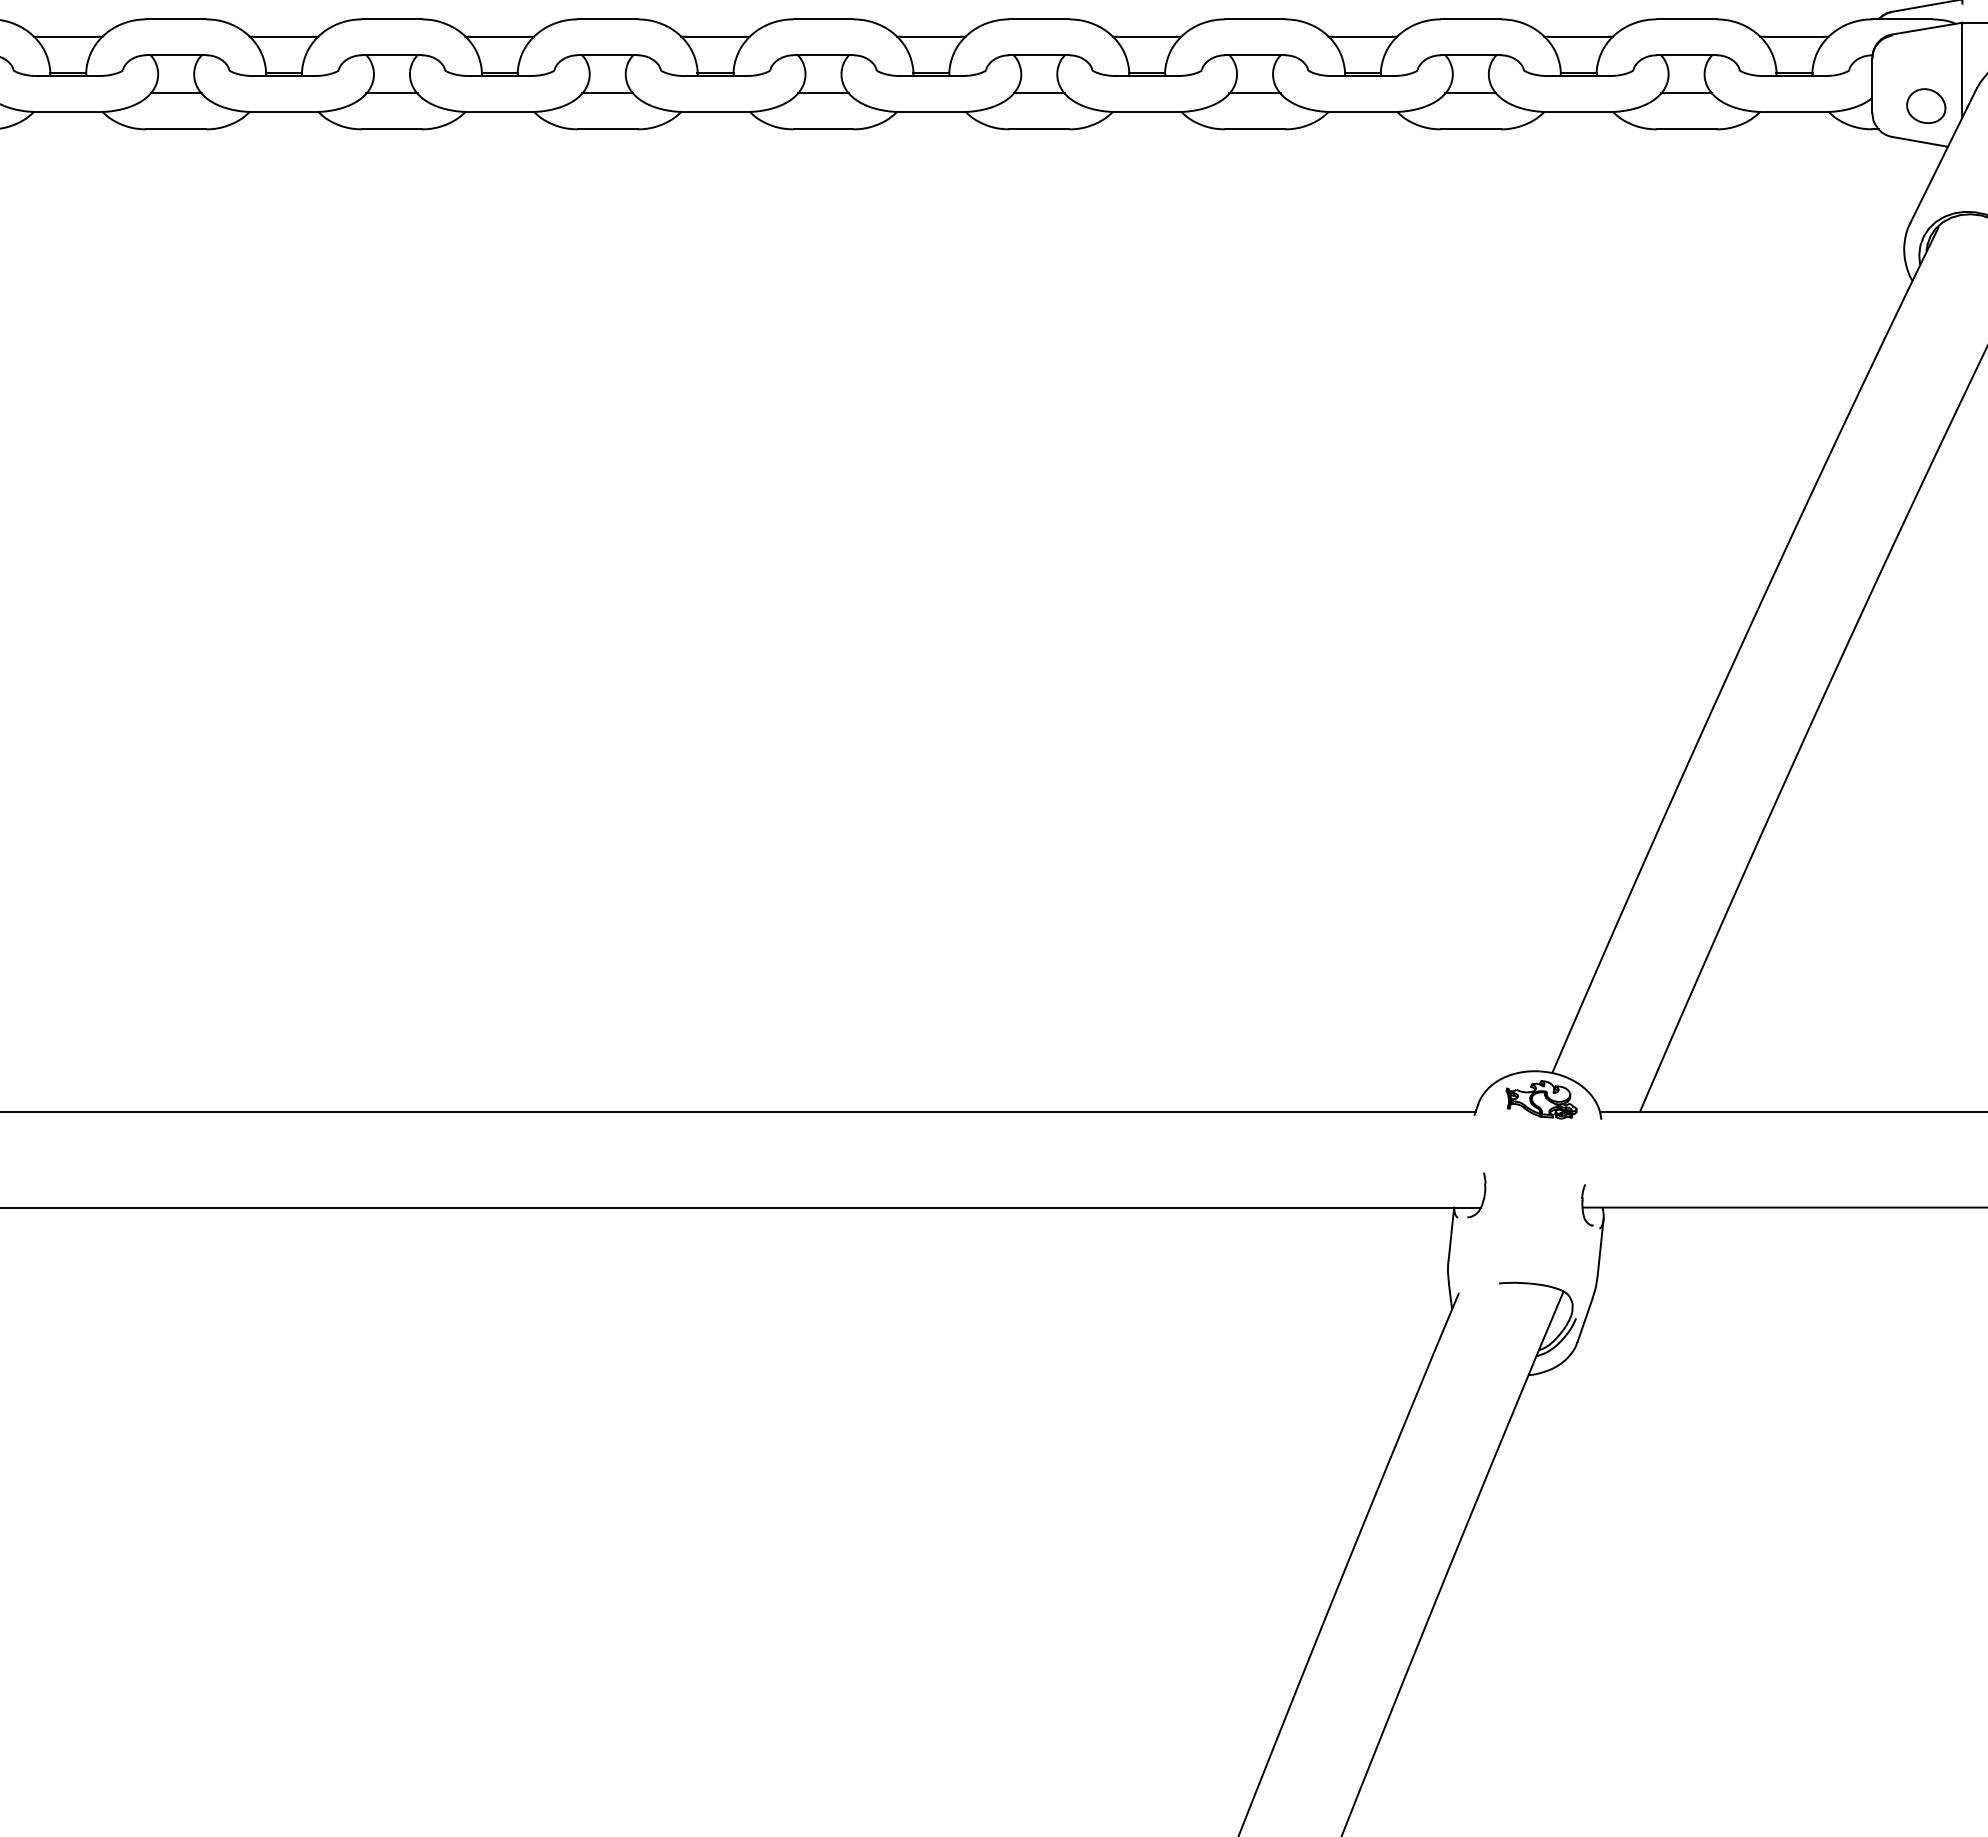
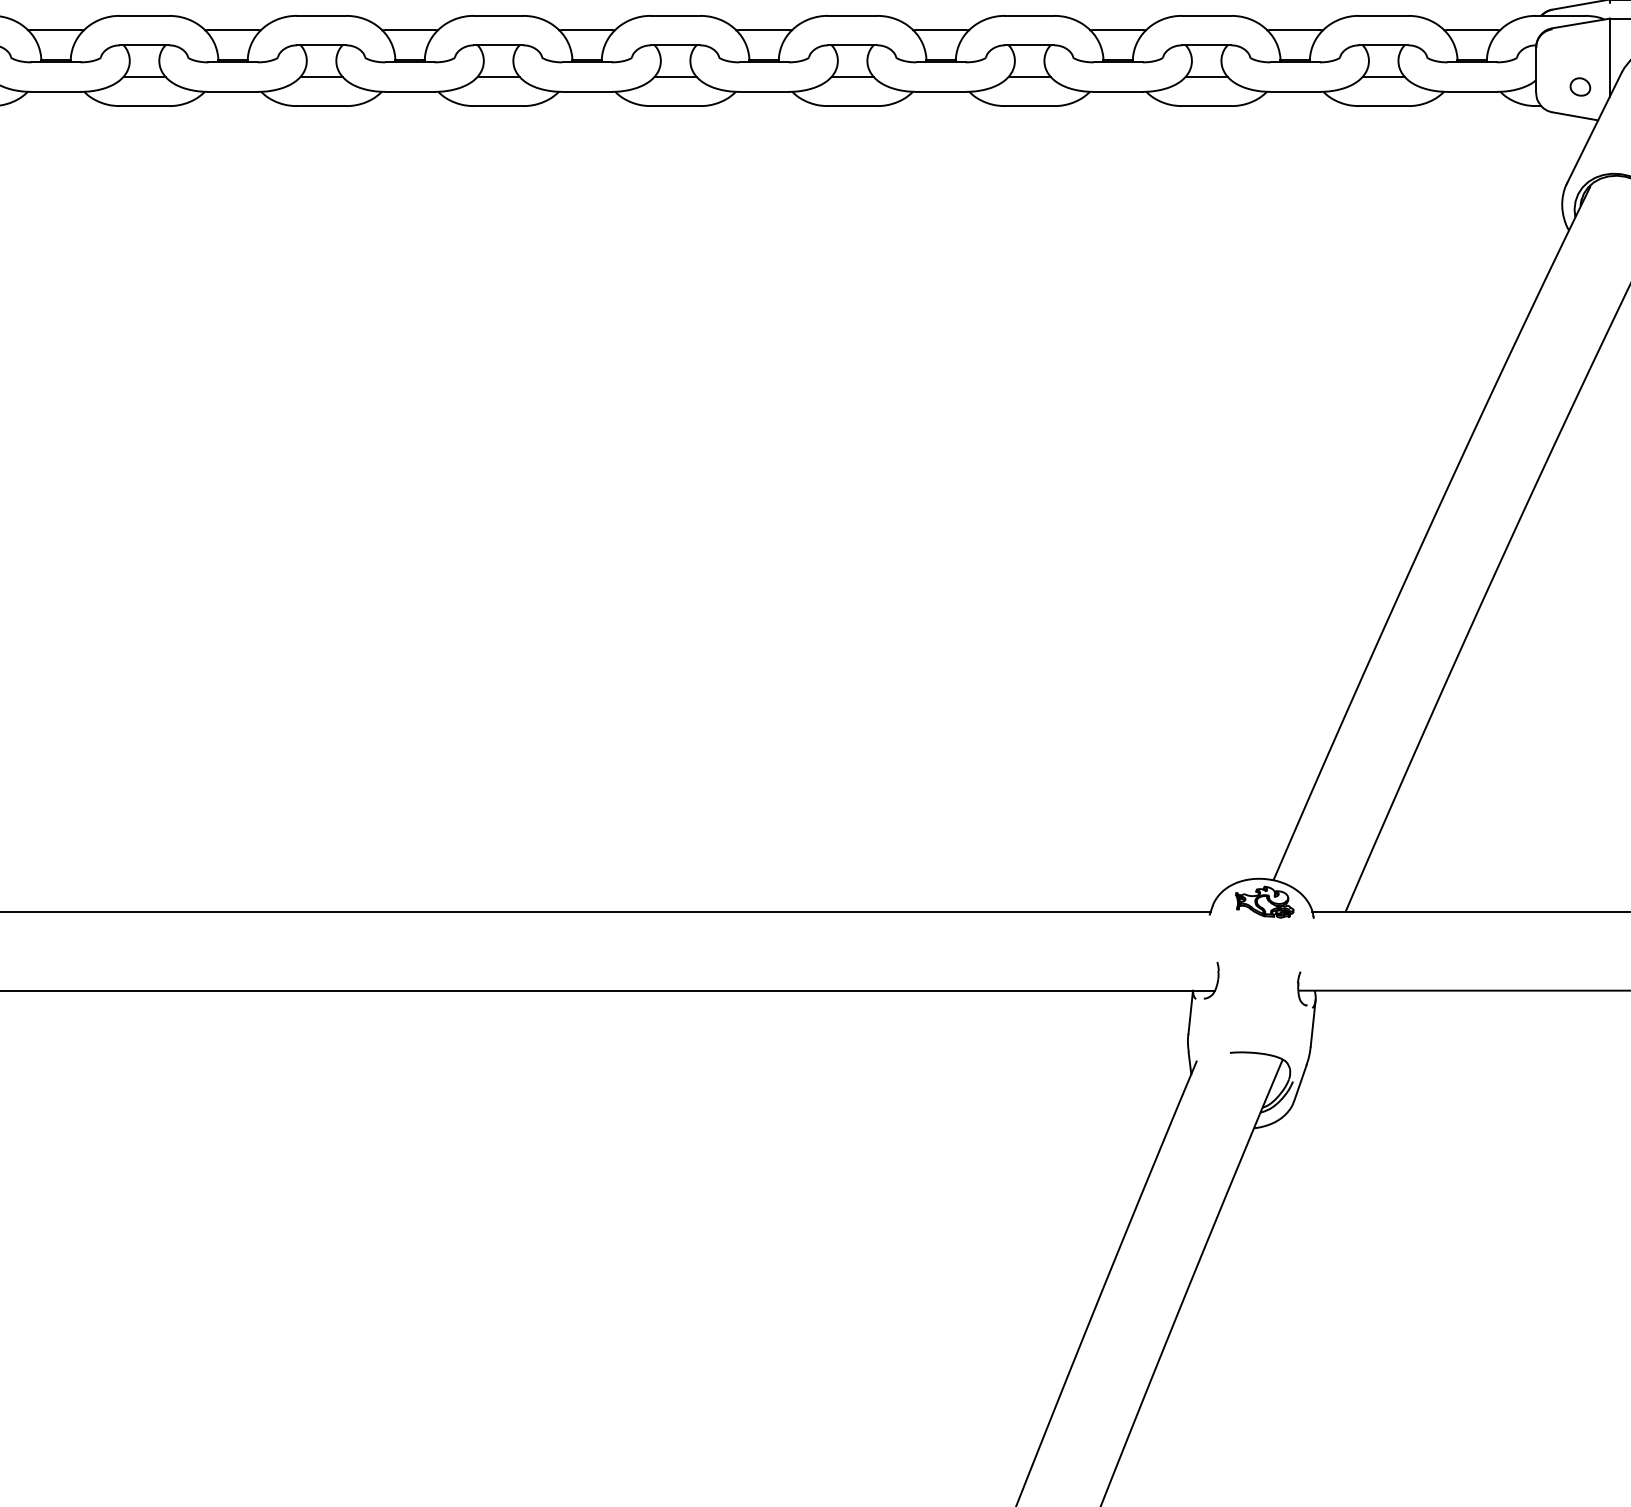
part: (1926, 105) -> (1580, 86), size x0.62

